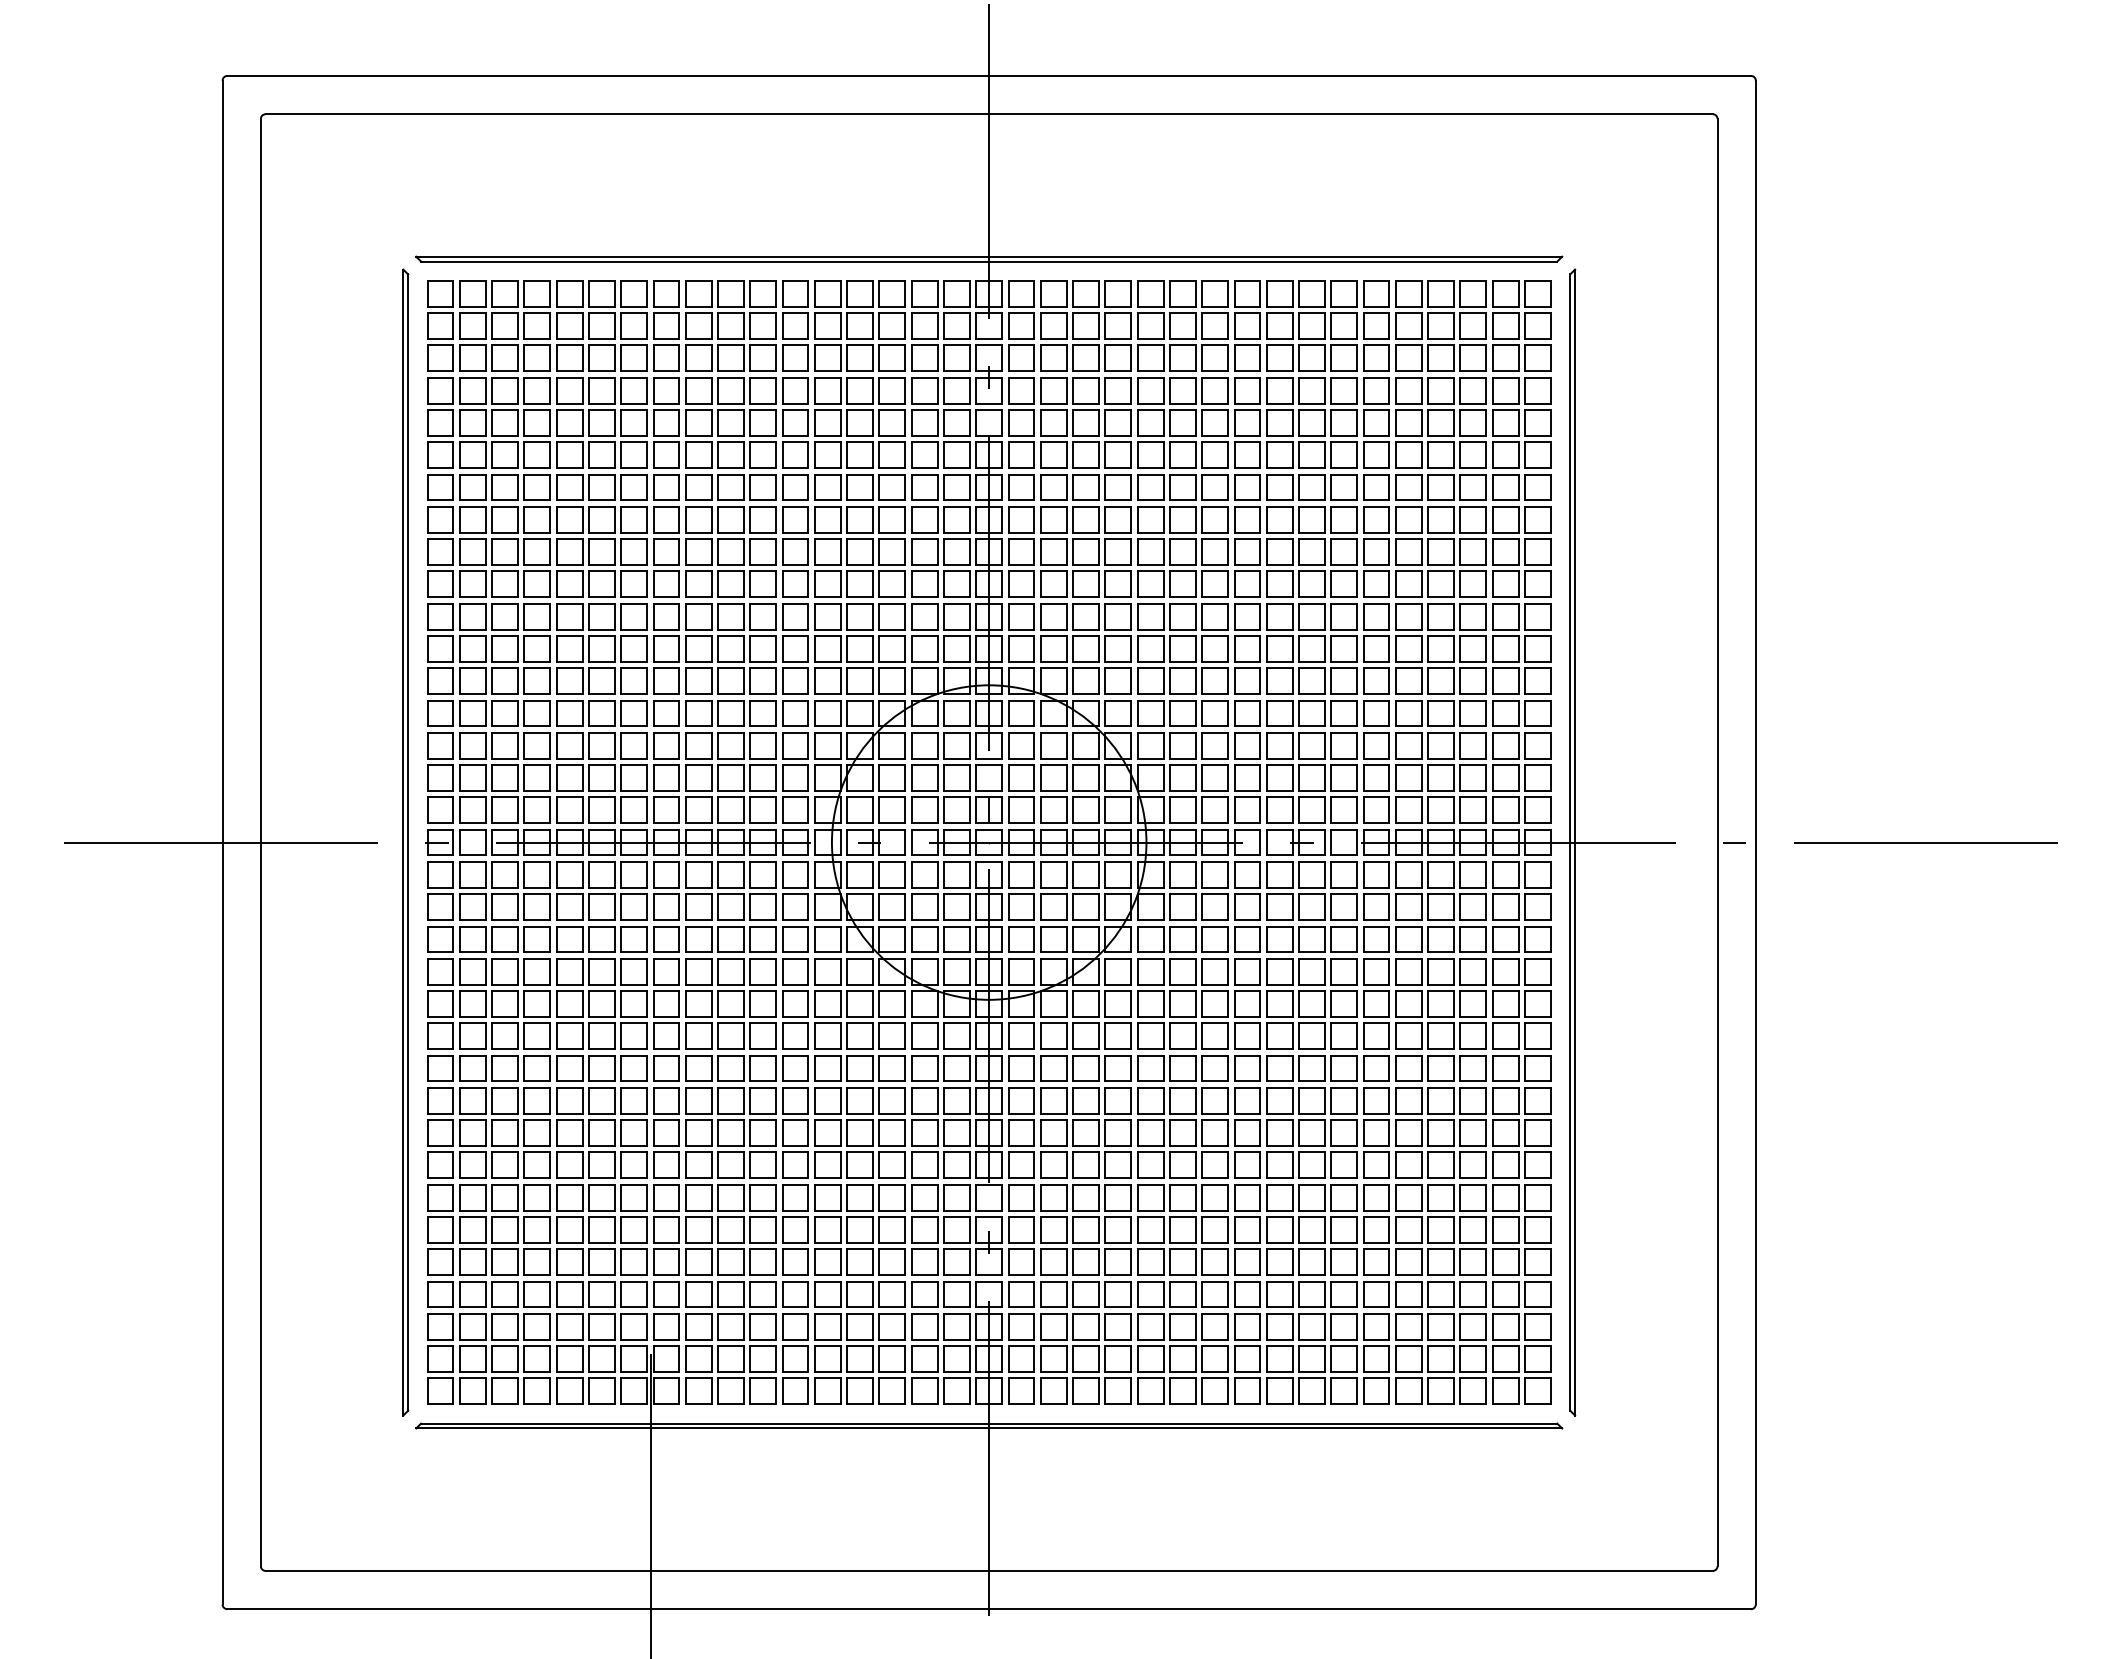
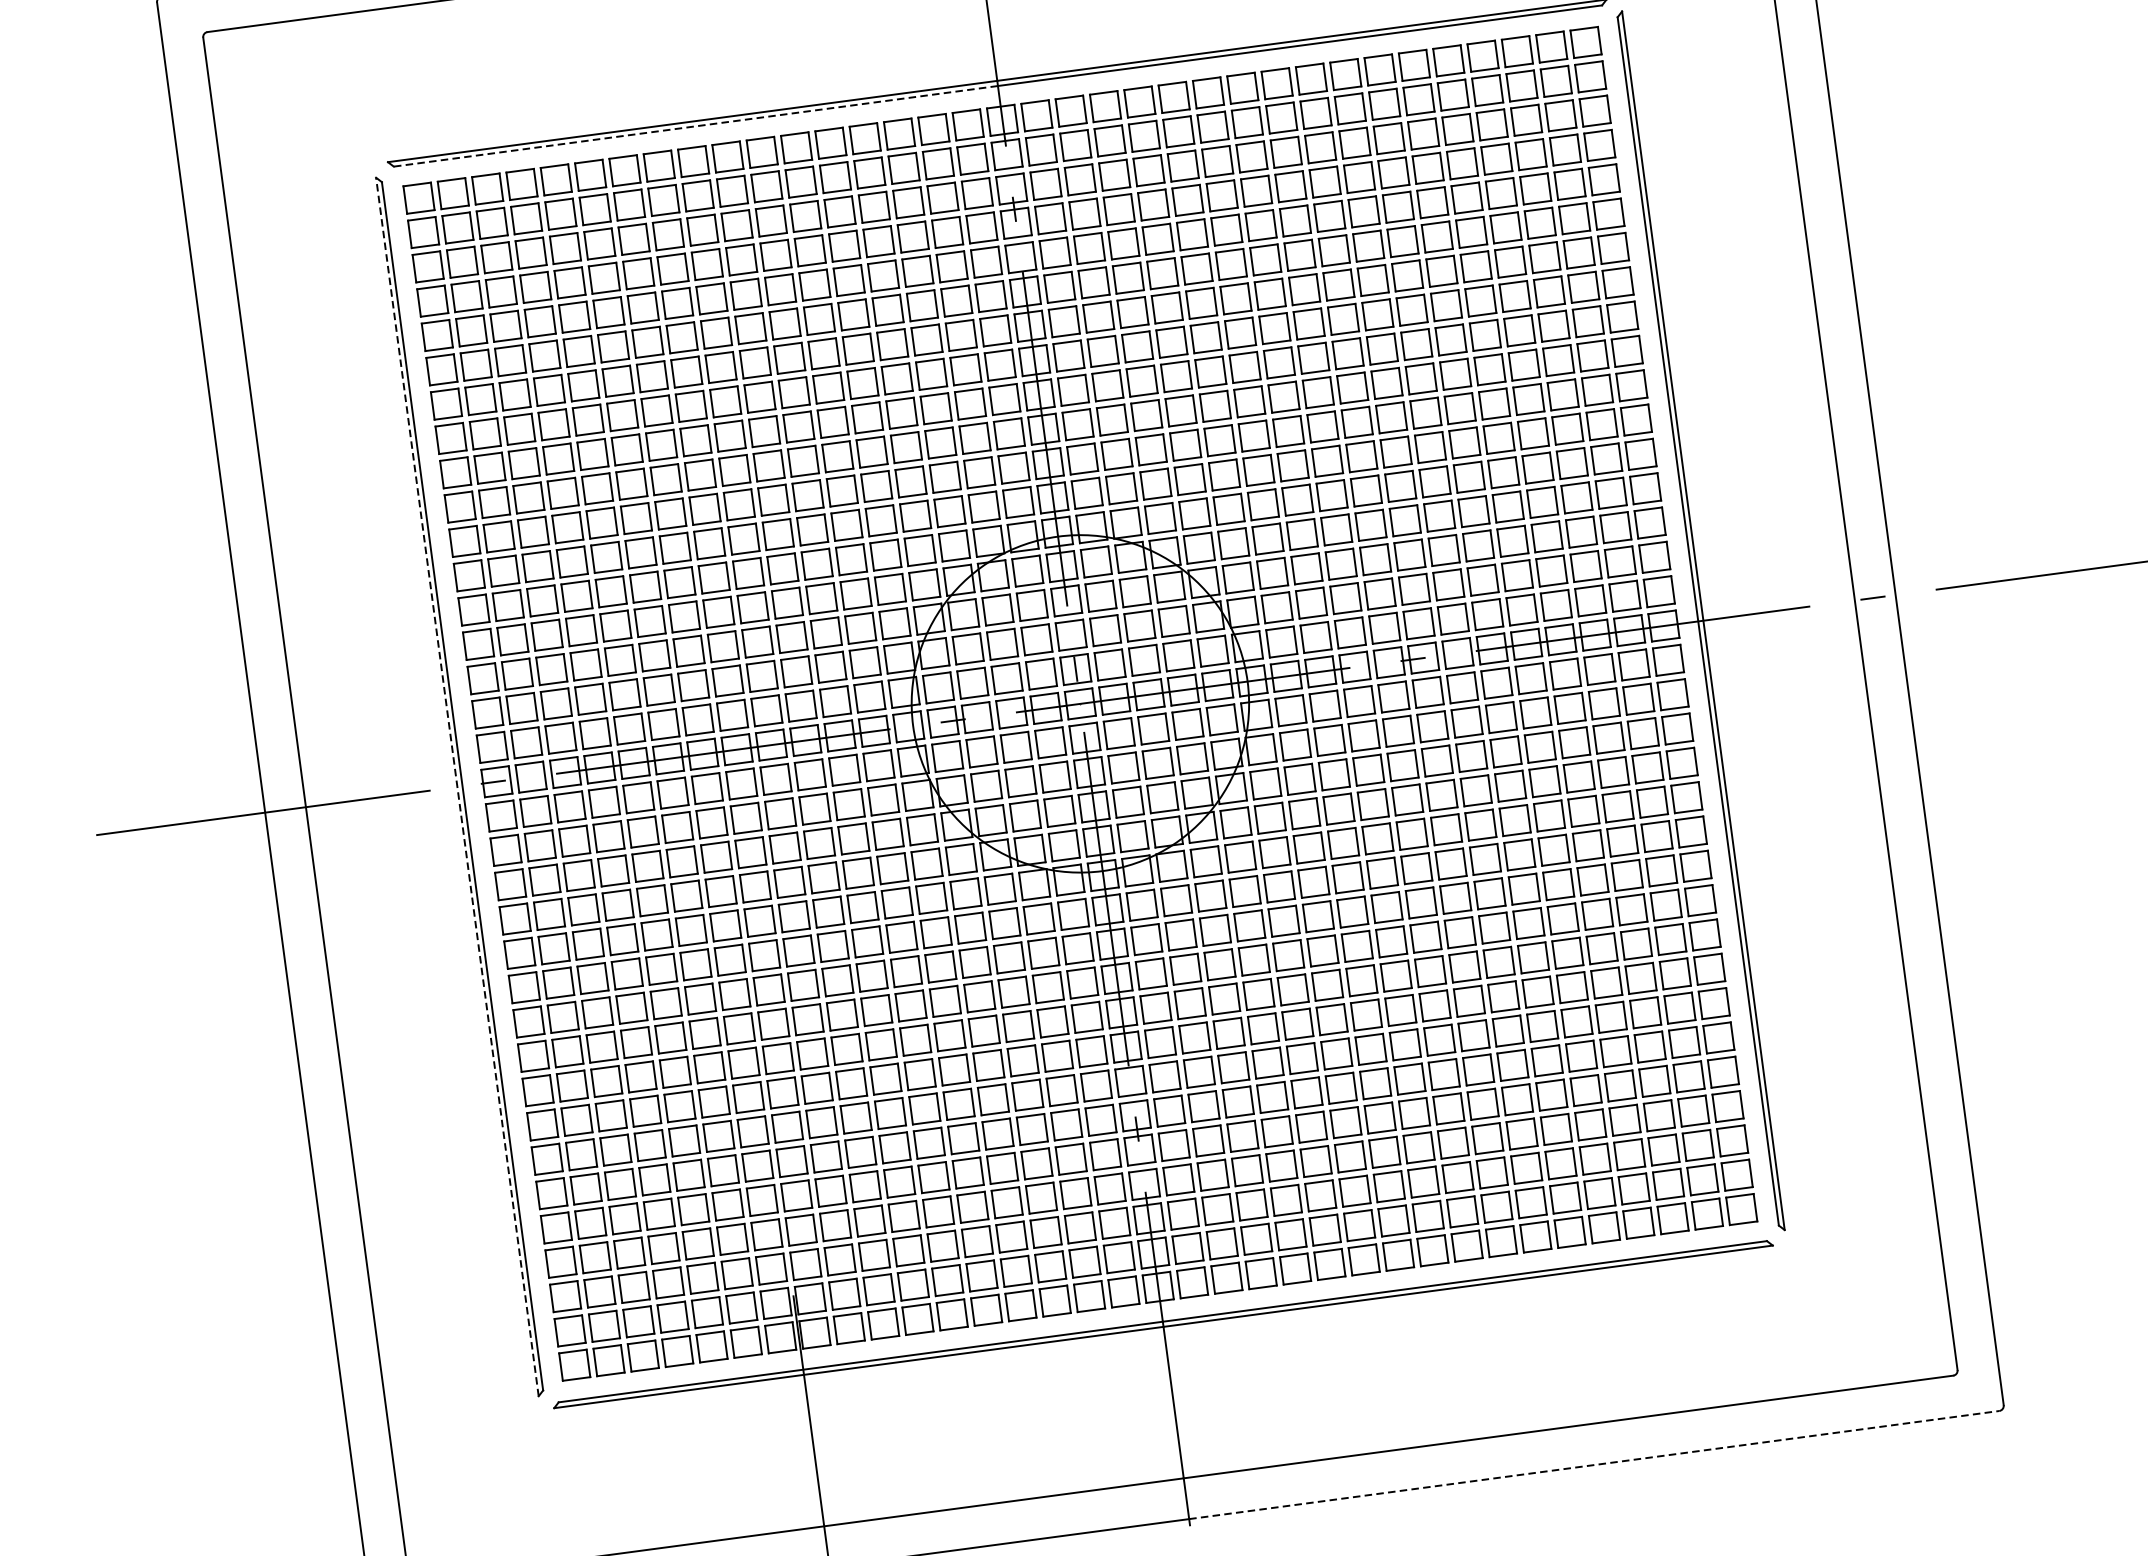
line: (704, 261) -> (695, 126), solid -> dashed
line: (403, 842) -> (457, 786), solid -> dashed
line: (1370, 1609) -> (1594, 1465), solid -> dashed

